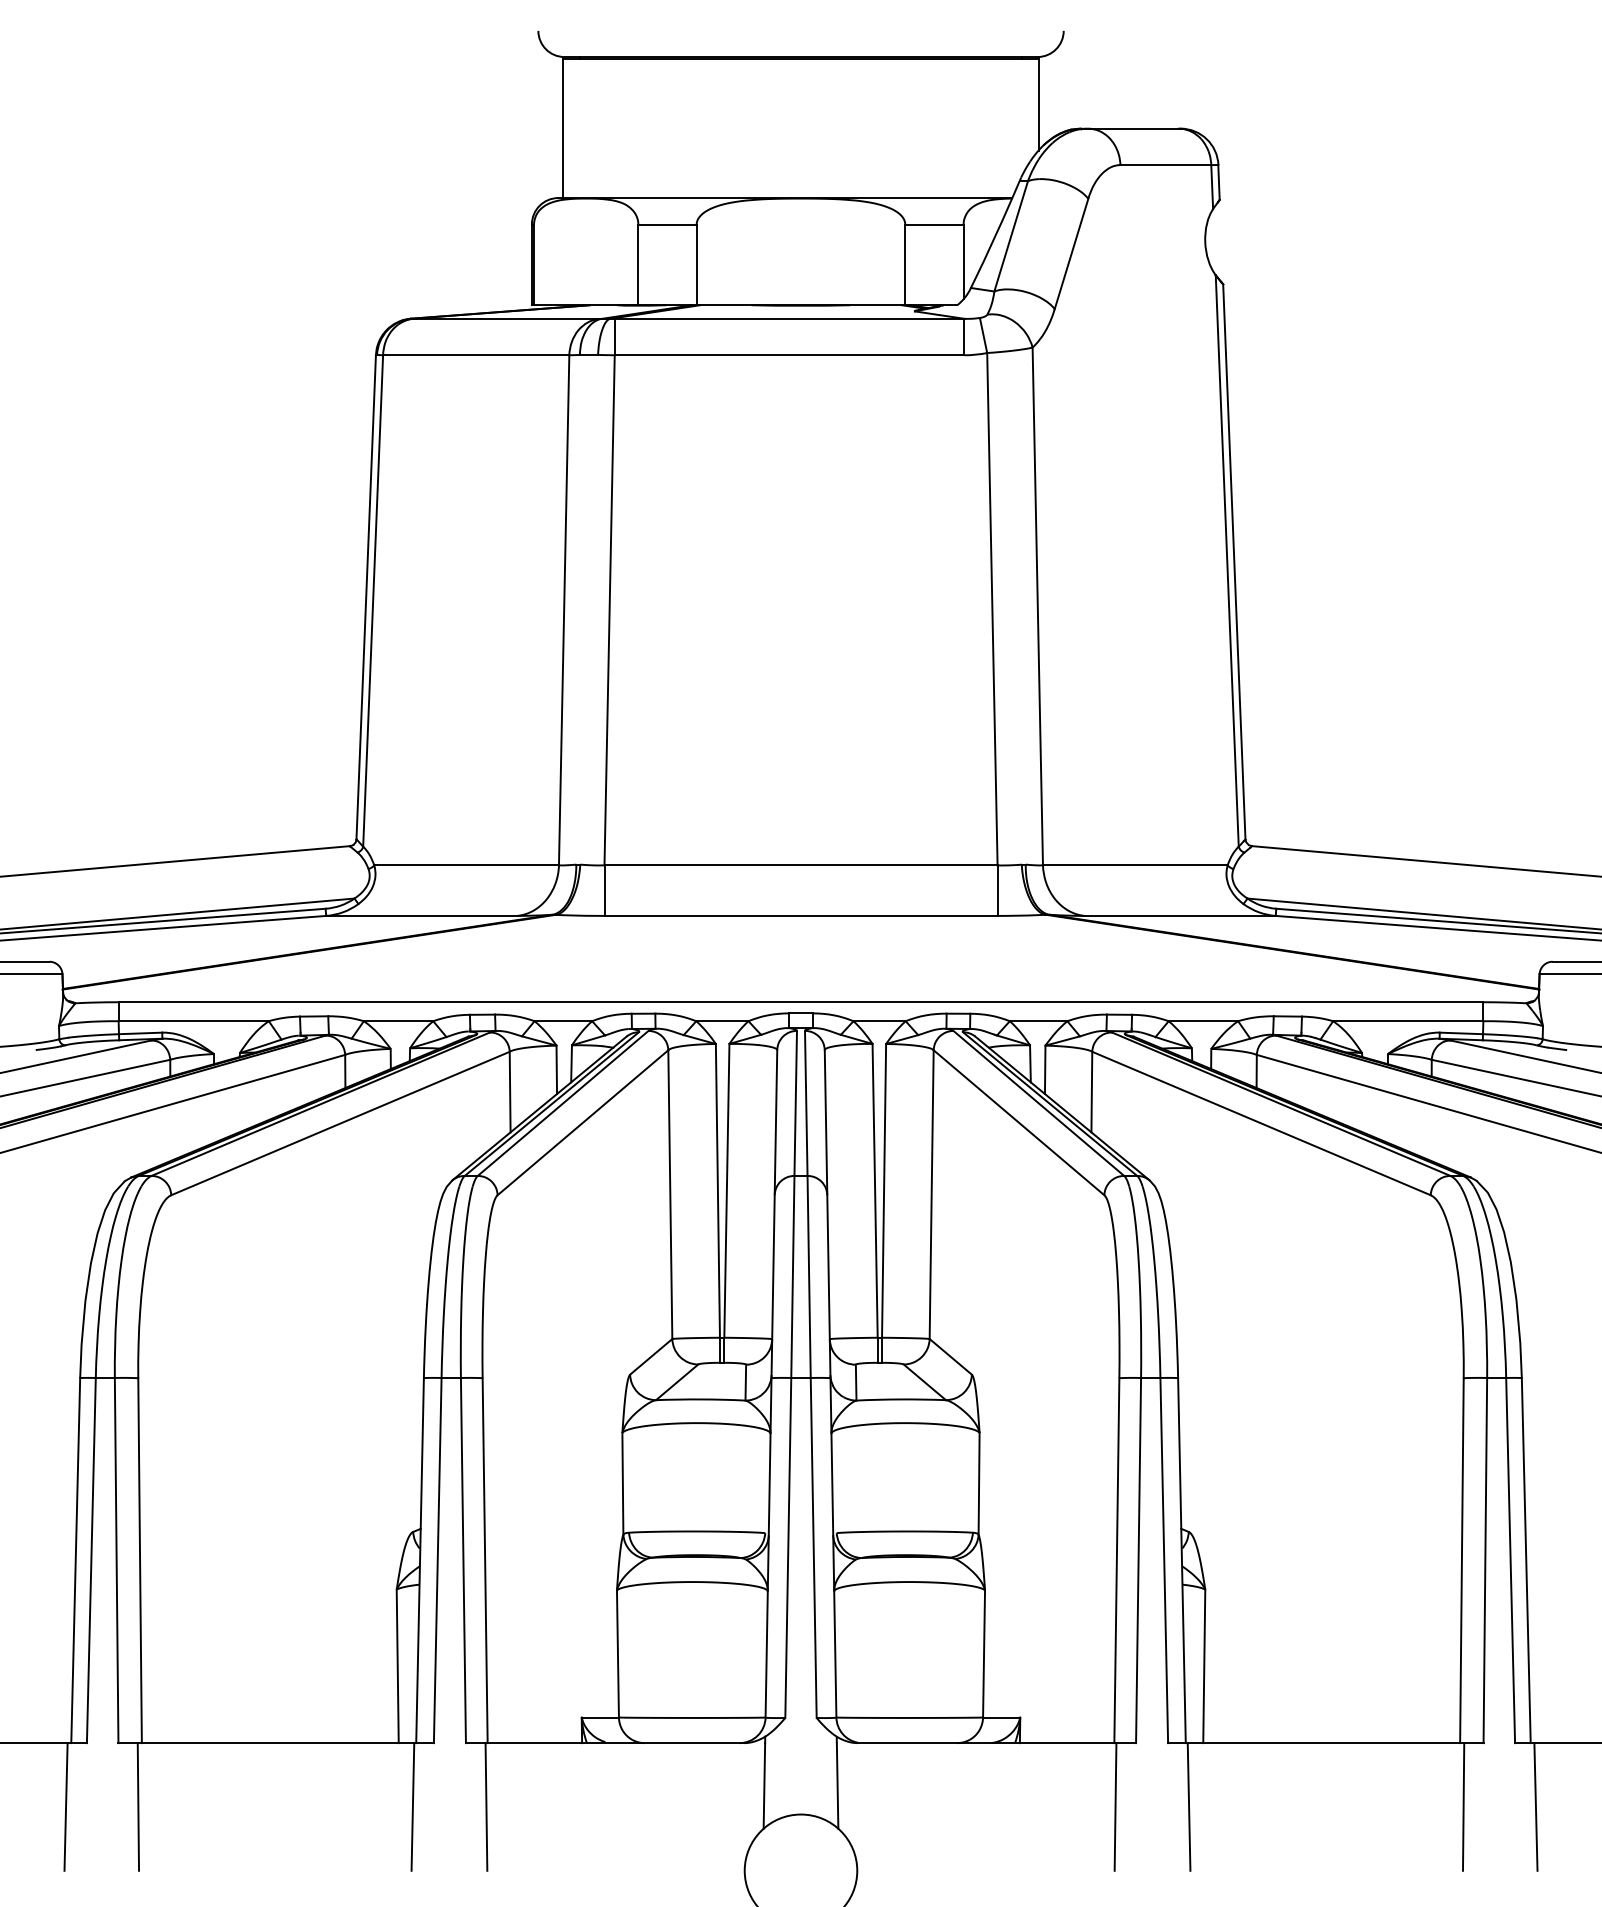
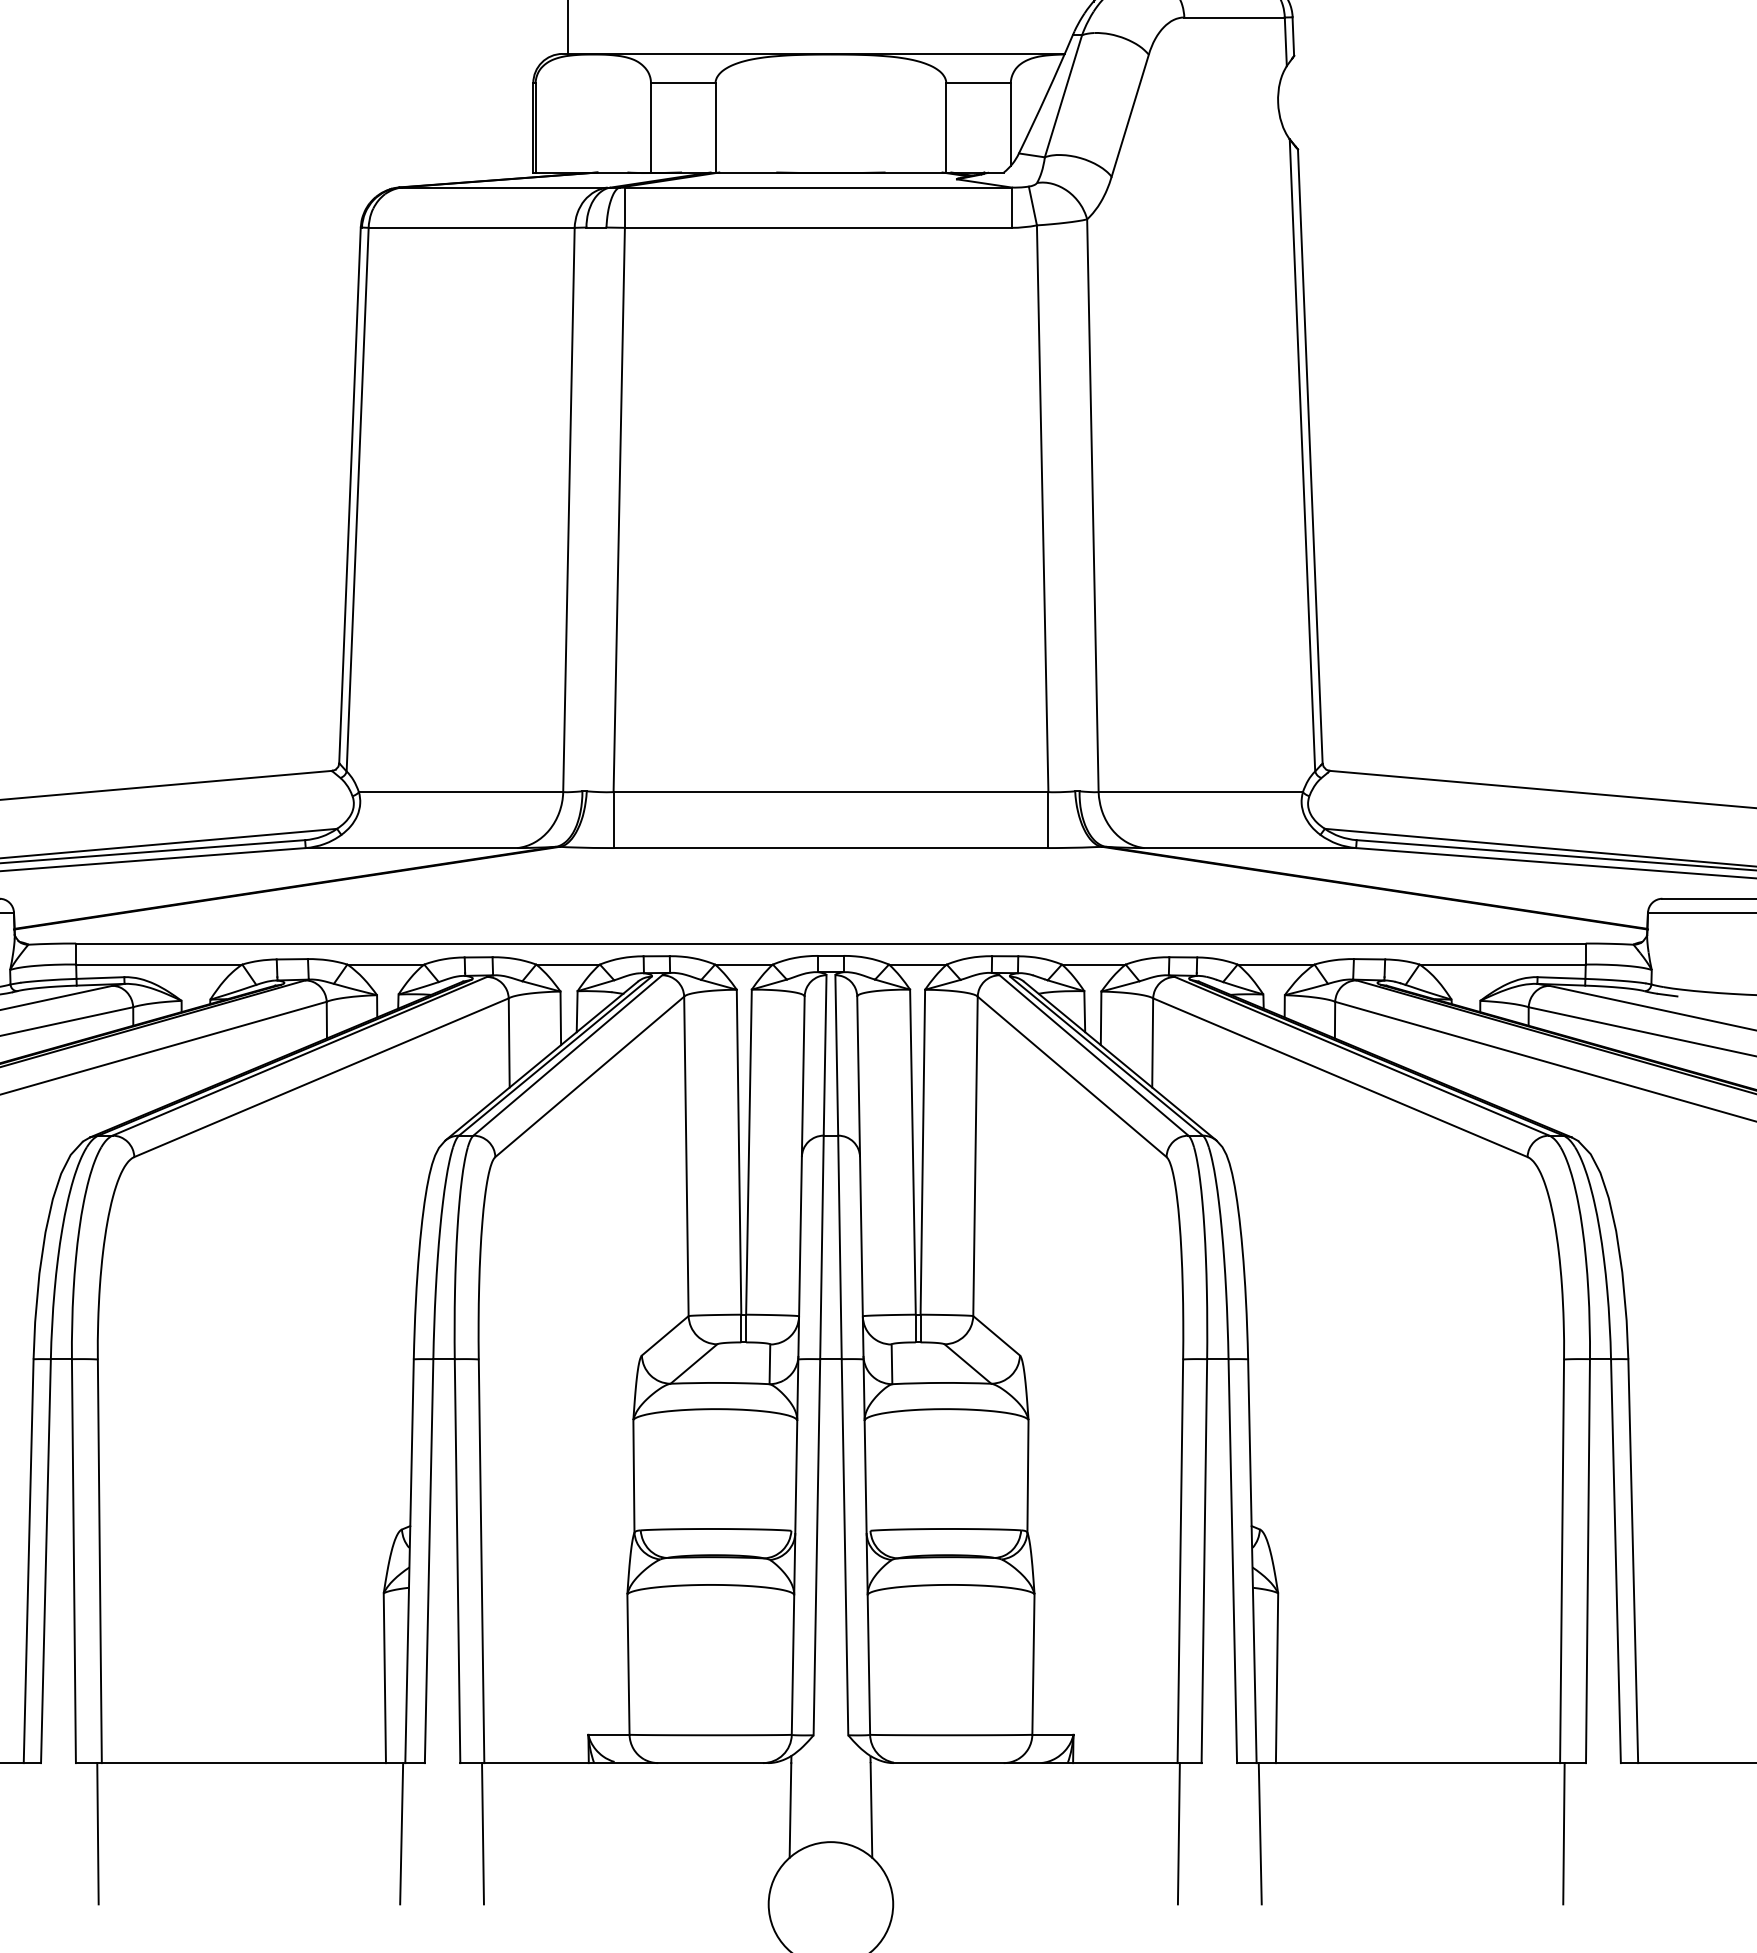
line: (65, 1806) -> (17, 1833), removed
line: (1535, 1806) -> (1643, 1833), removed

